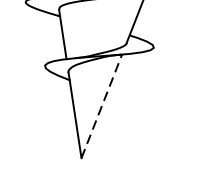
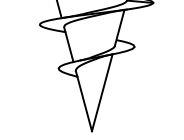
line: (102, 106) -> (102, 92), dashed -> solid

